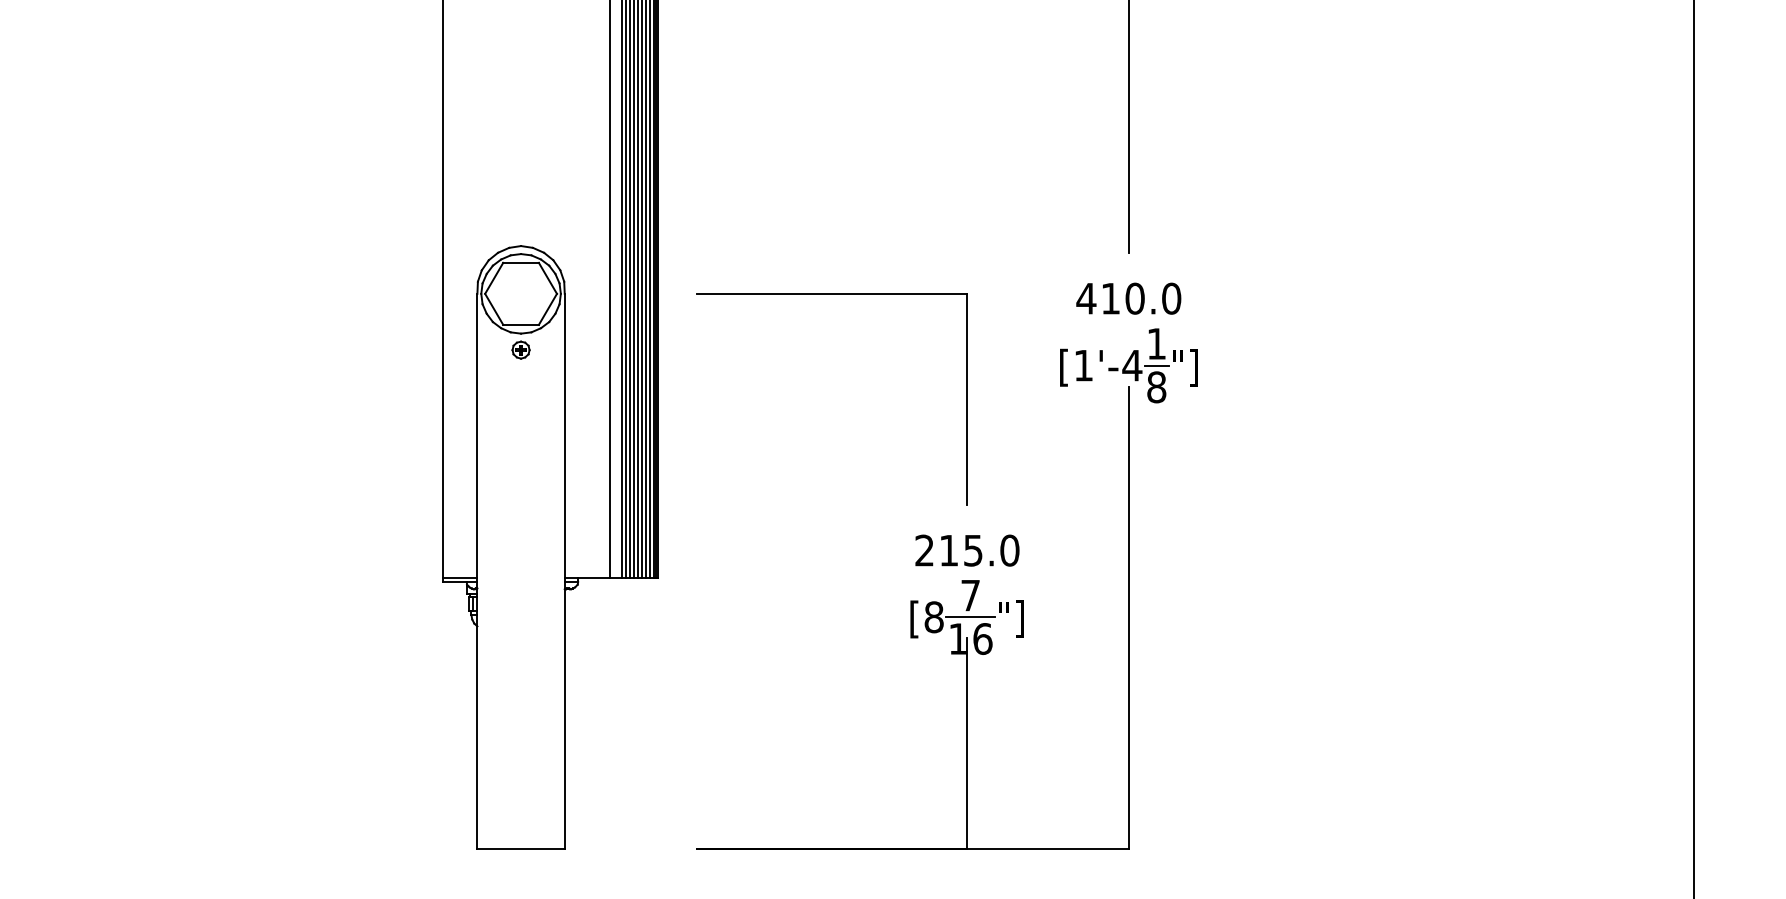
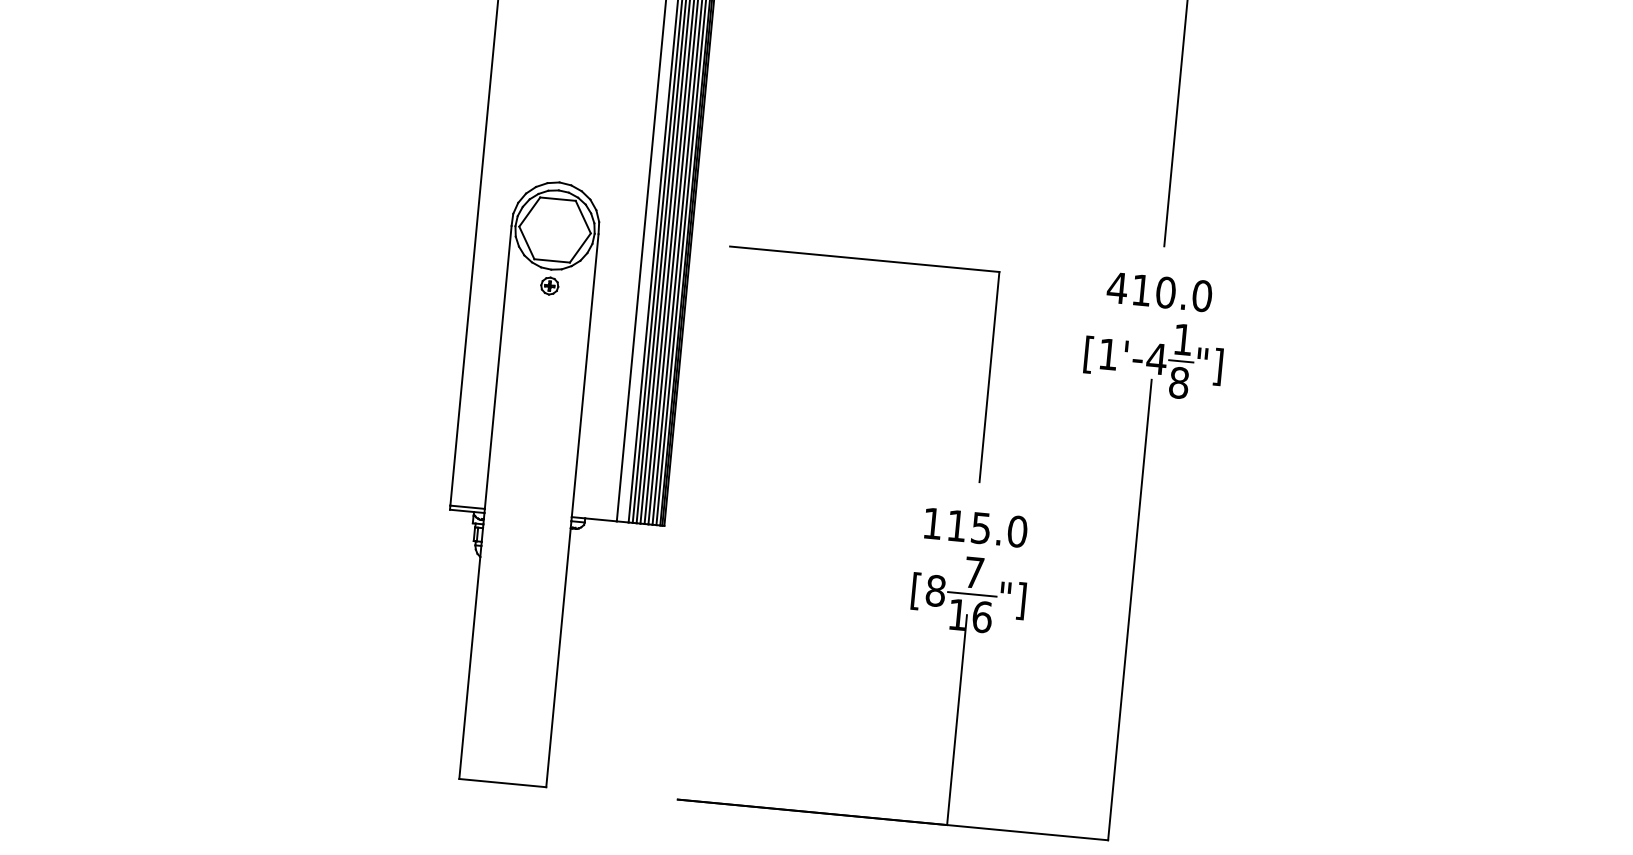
text: (924, 550) -> (932, 523), 215.0 -> 115.0

